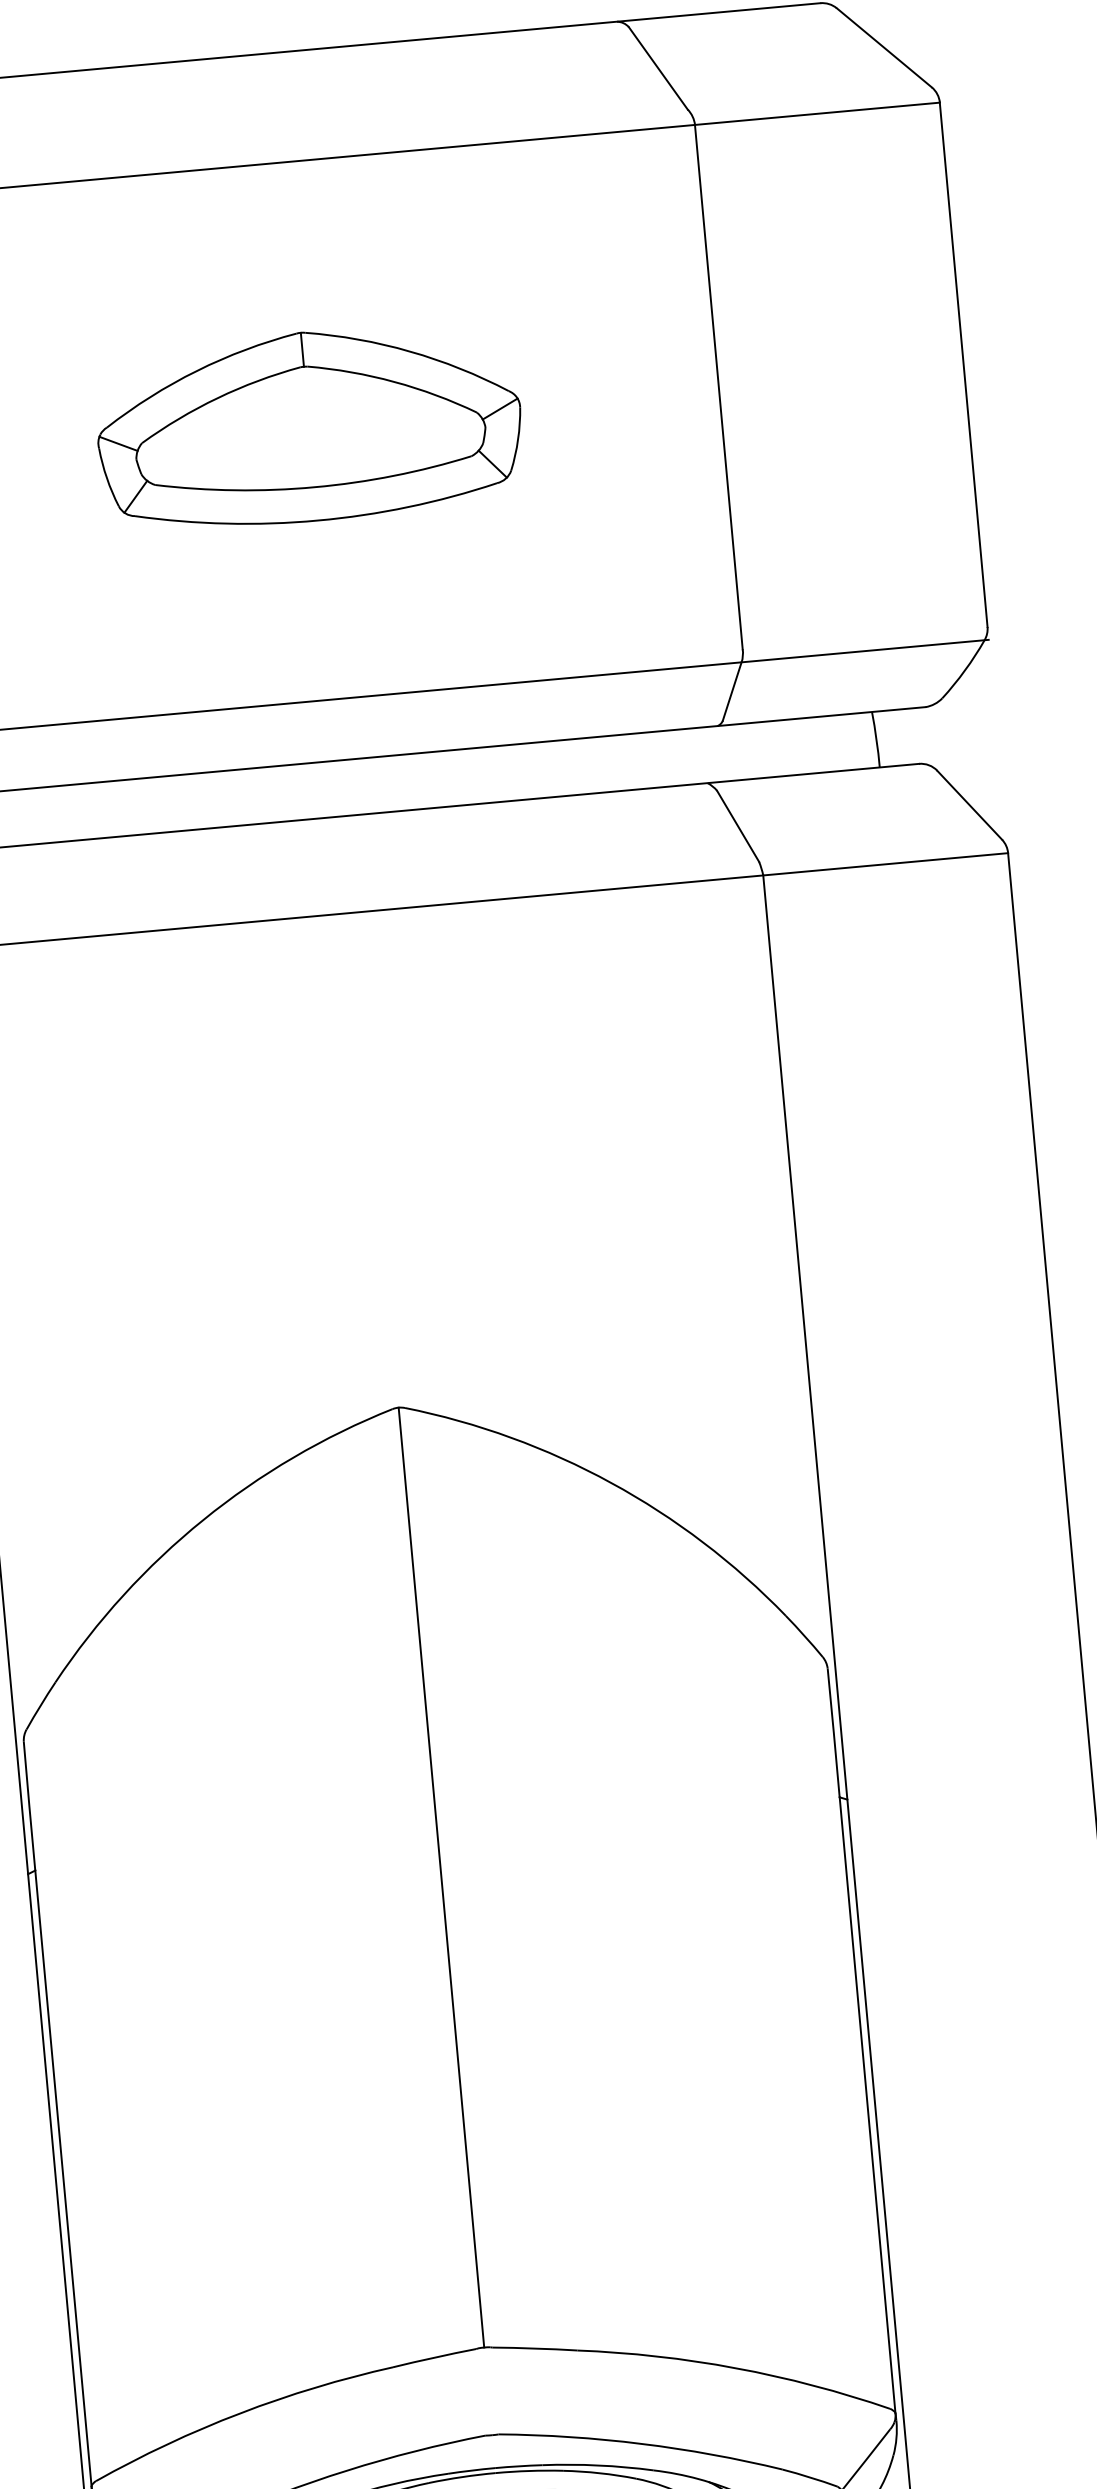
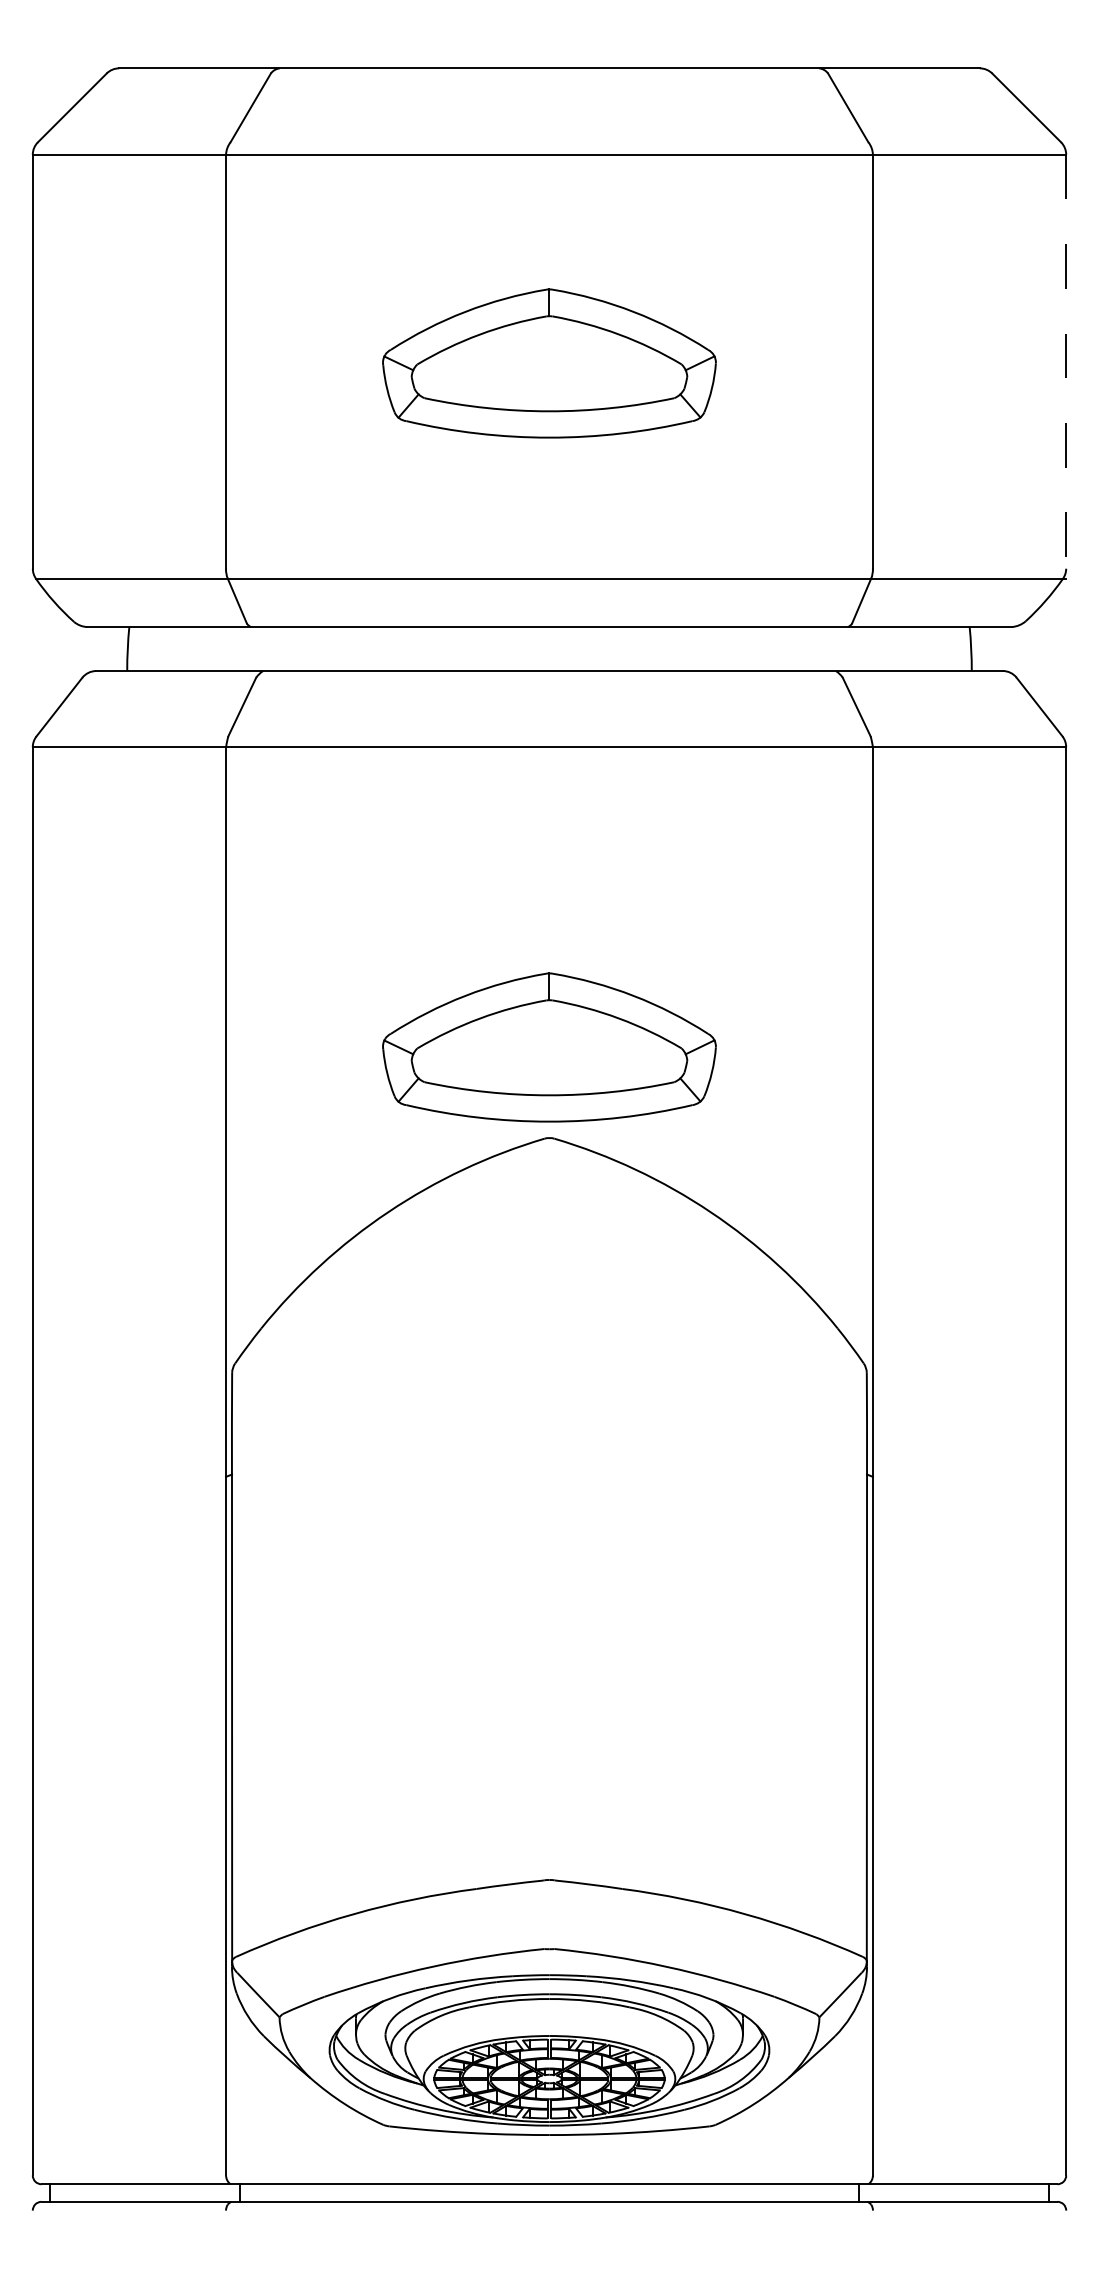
line: (964, 364) -> (1066, 361), solid -> dashed
part: (388, 1293) -> (549, 1047), added
line: (441, 1876) -> (549, 1508), removed

